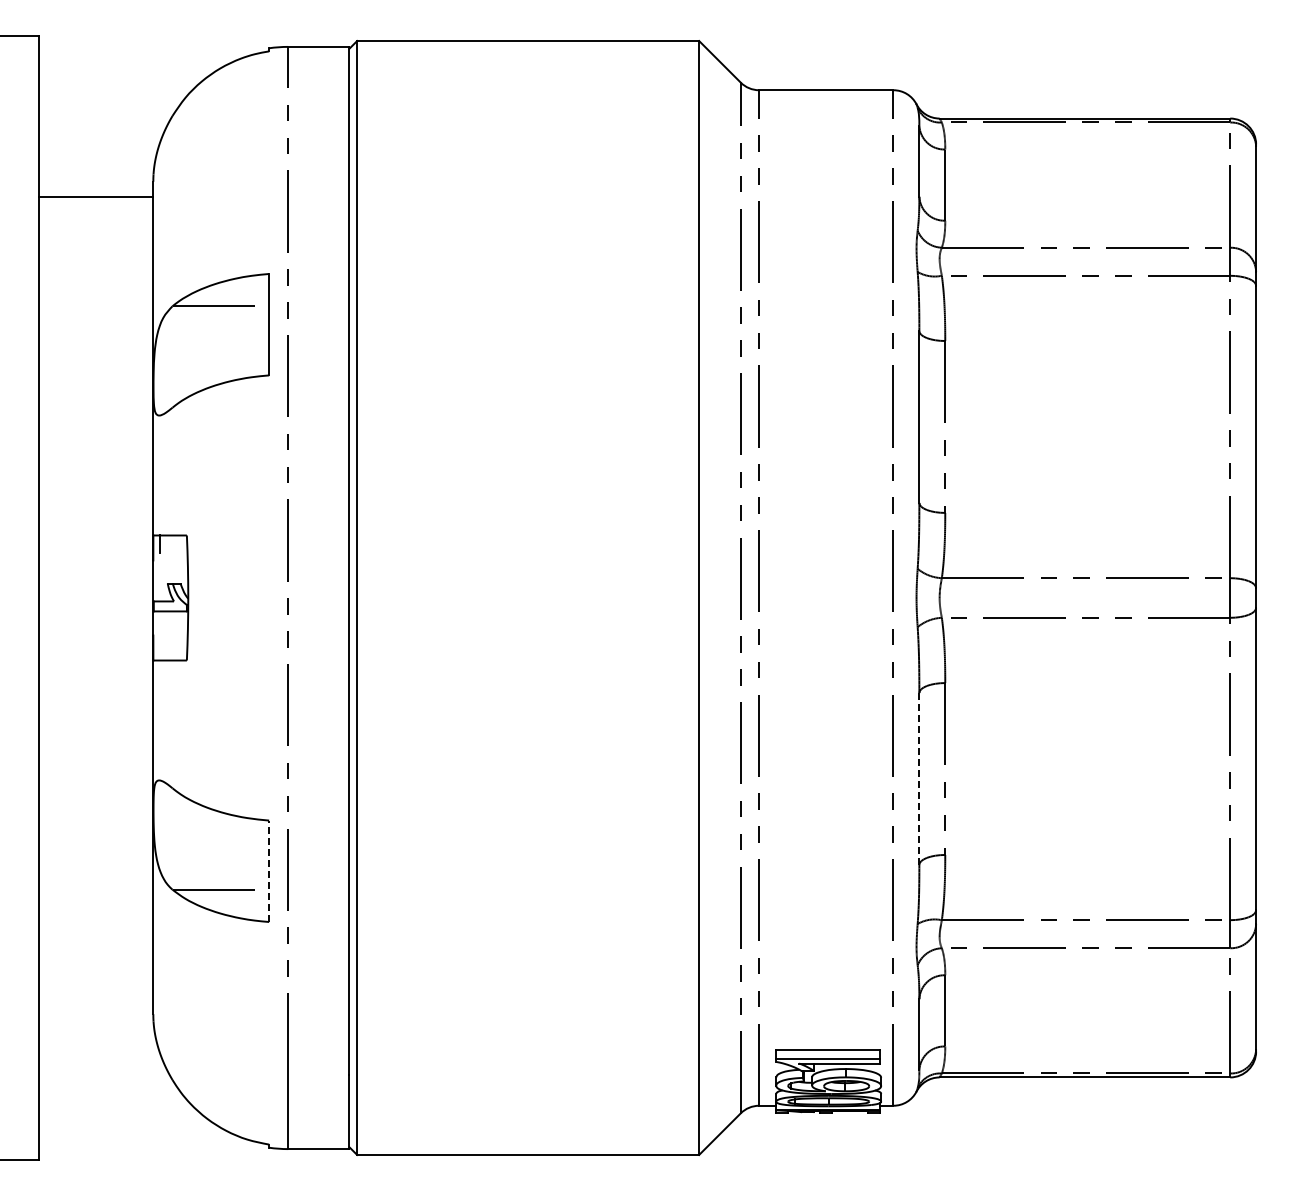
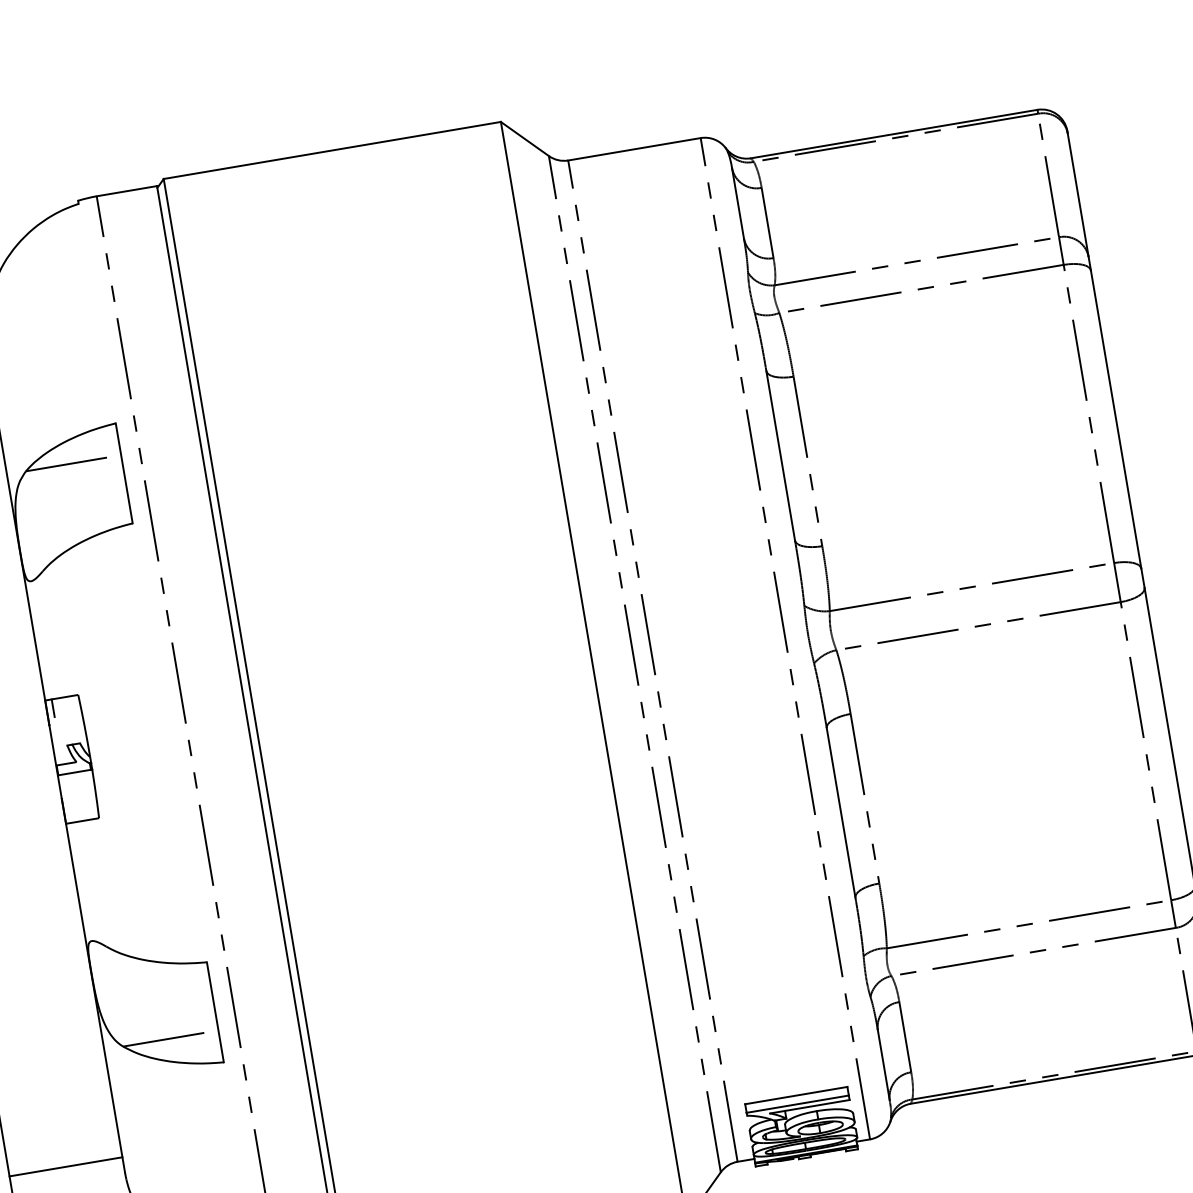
line: (919, 778) -> (841, 812), dashed -> solid
line: (269, 871) -> (215, 1012), dashed -> solid
line: (95, 998) -> (65, 1166), added

